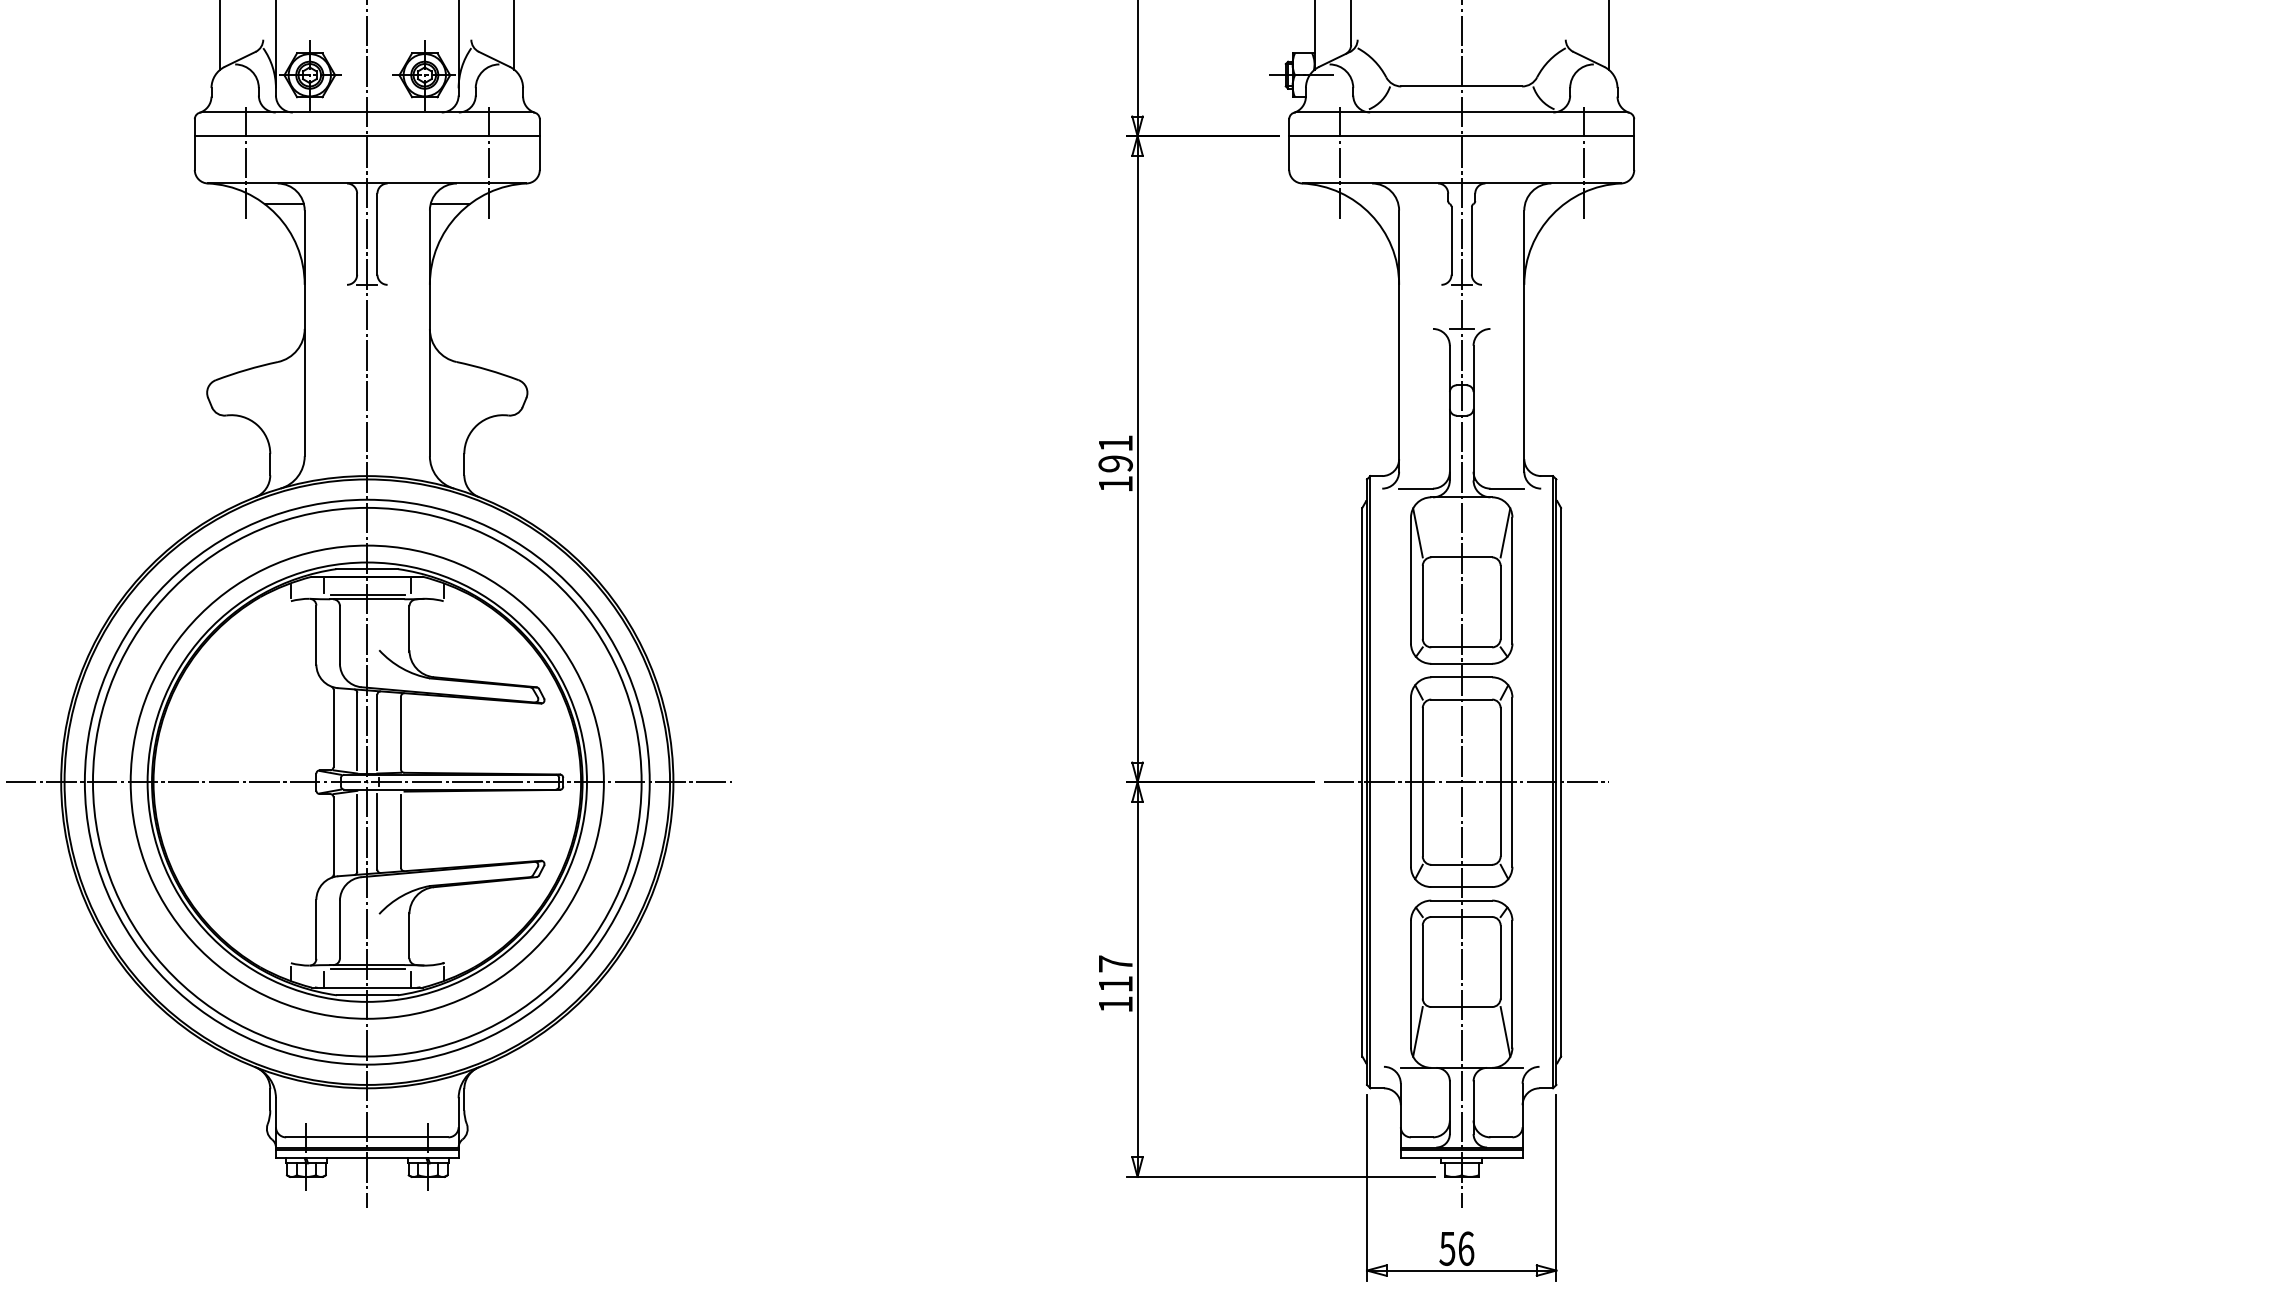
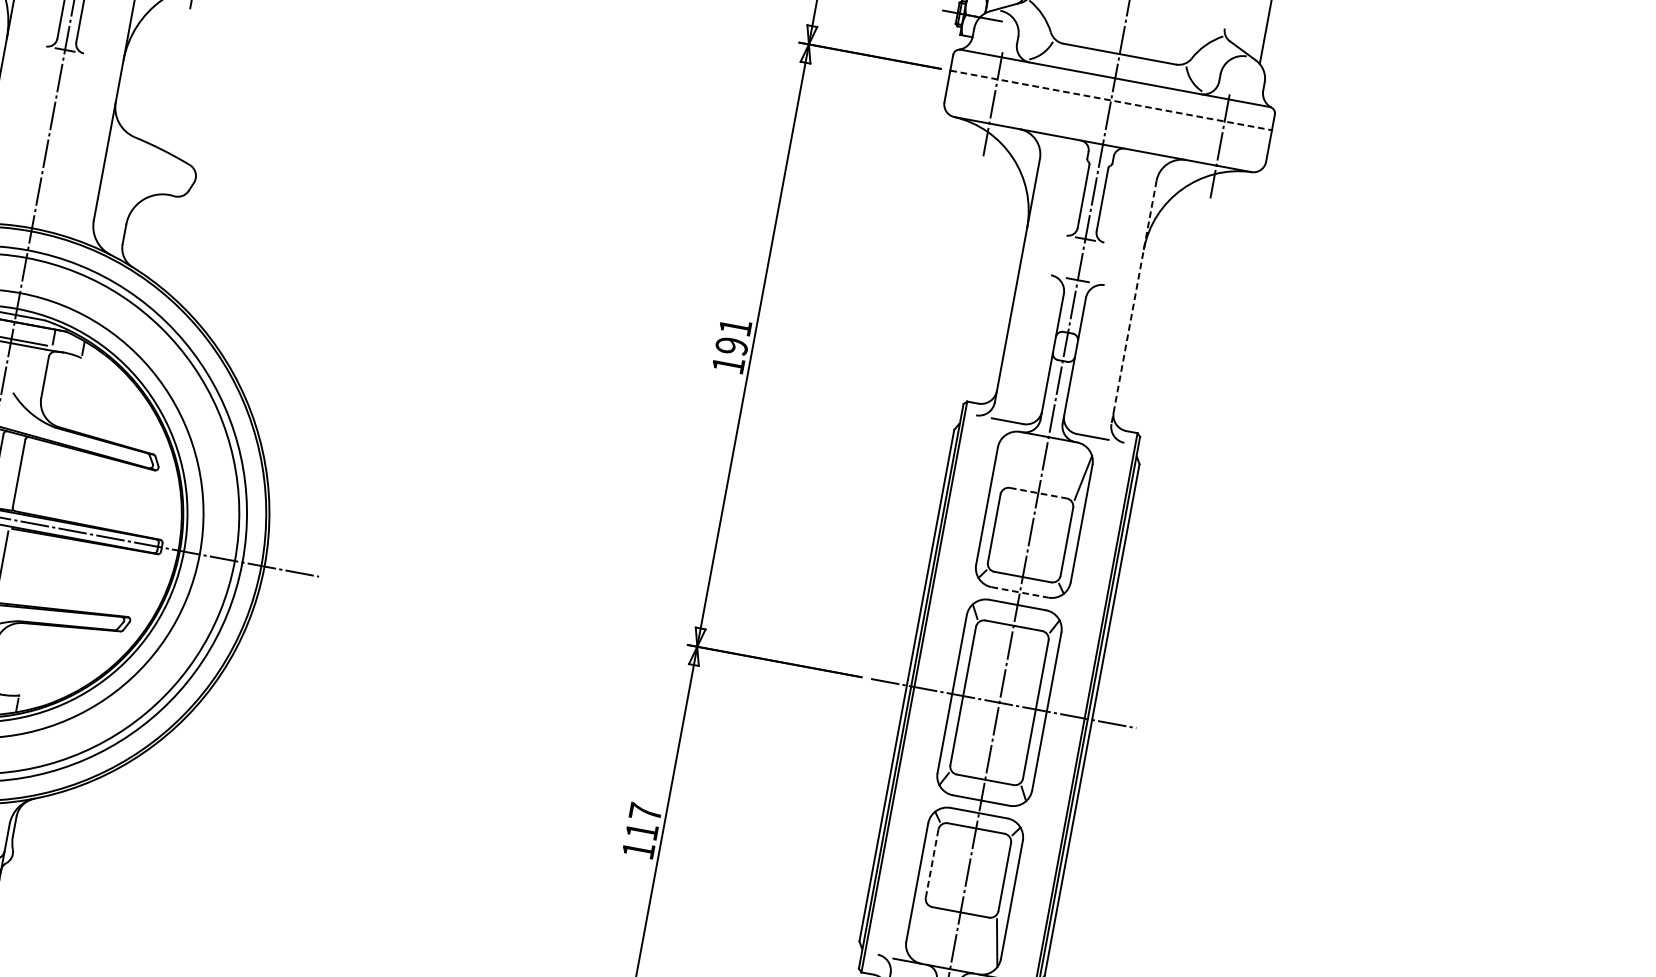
line: (1461, 136) -> (1110, 100), solid -> dashed
line: (1524, 341) -> (1134, 302), solid -> dashed
line: (1417, 532) -> (1001, 462), removed
line: (1462, 557) -> (1039, 493), solid -> dashed
line: (1462, 663) -> (1020, 592), solid -> dashed
line: (1422, 961) -> (931, 863), solid -> dashed
line: (1417, 1031) -> (915, 927), removed

